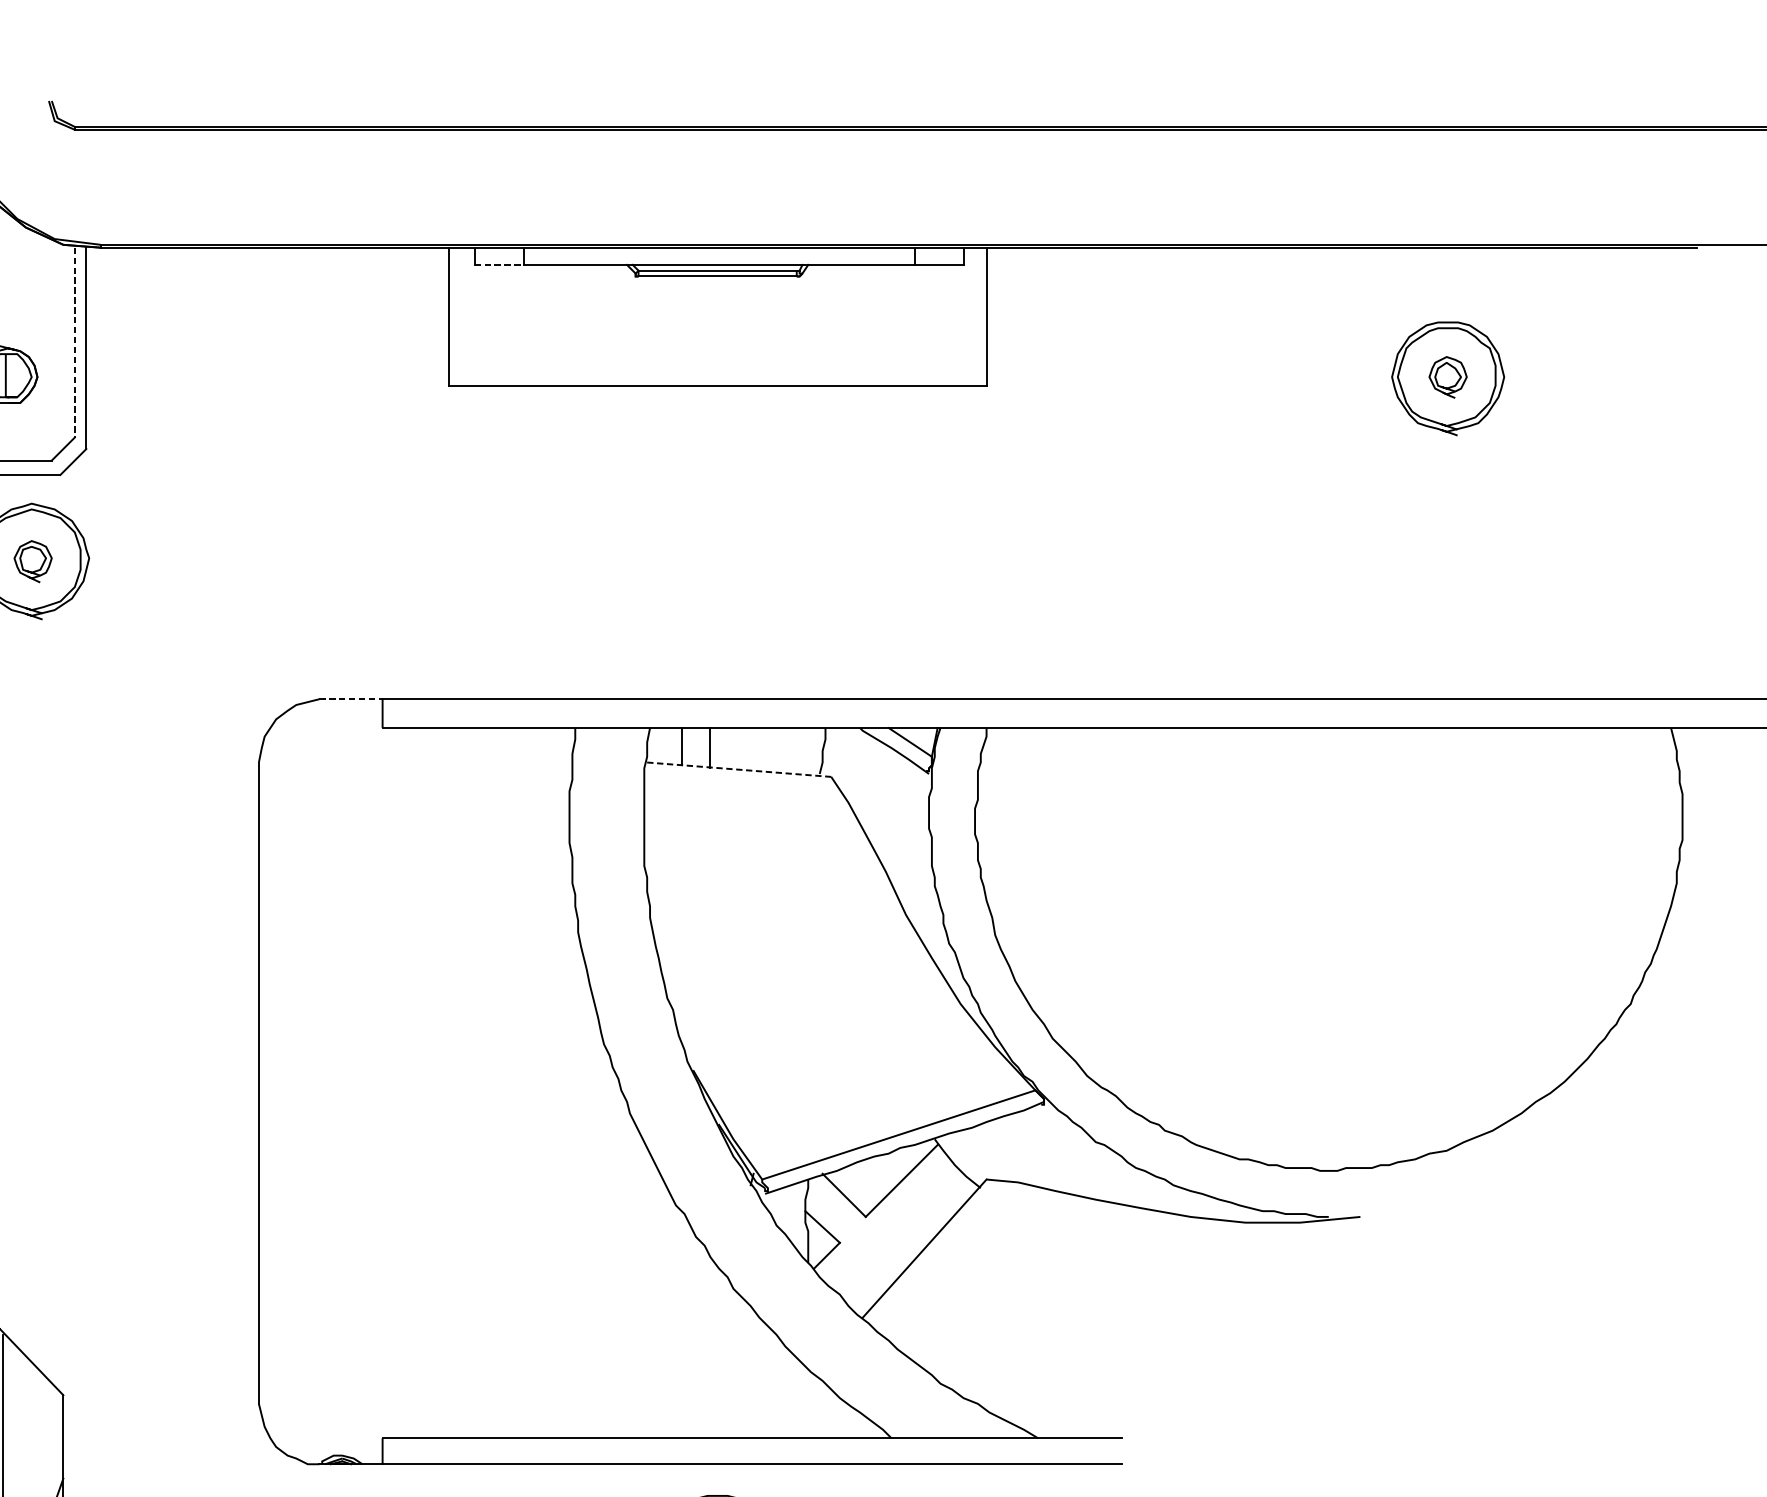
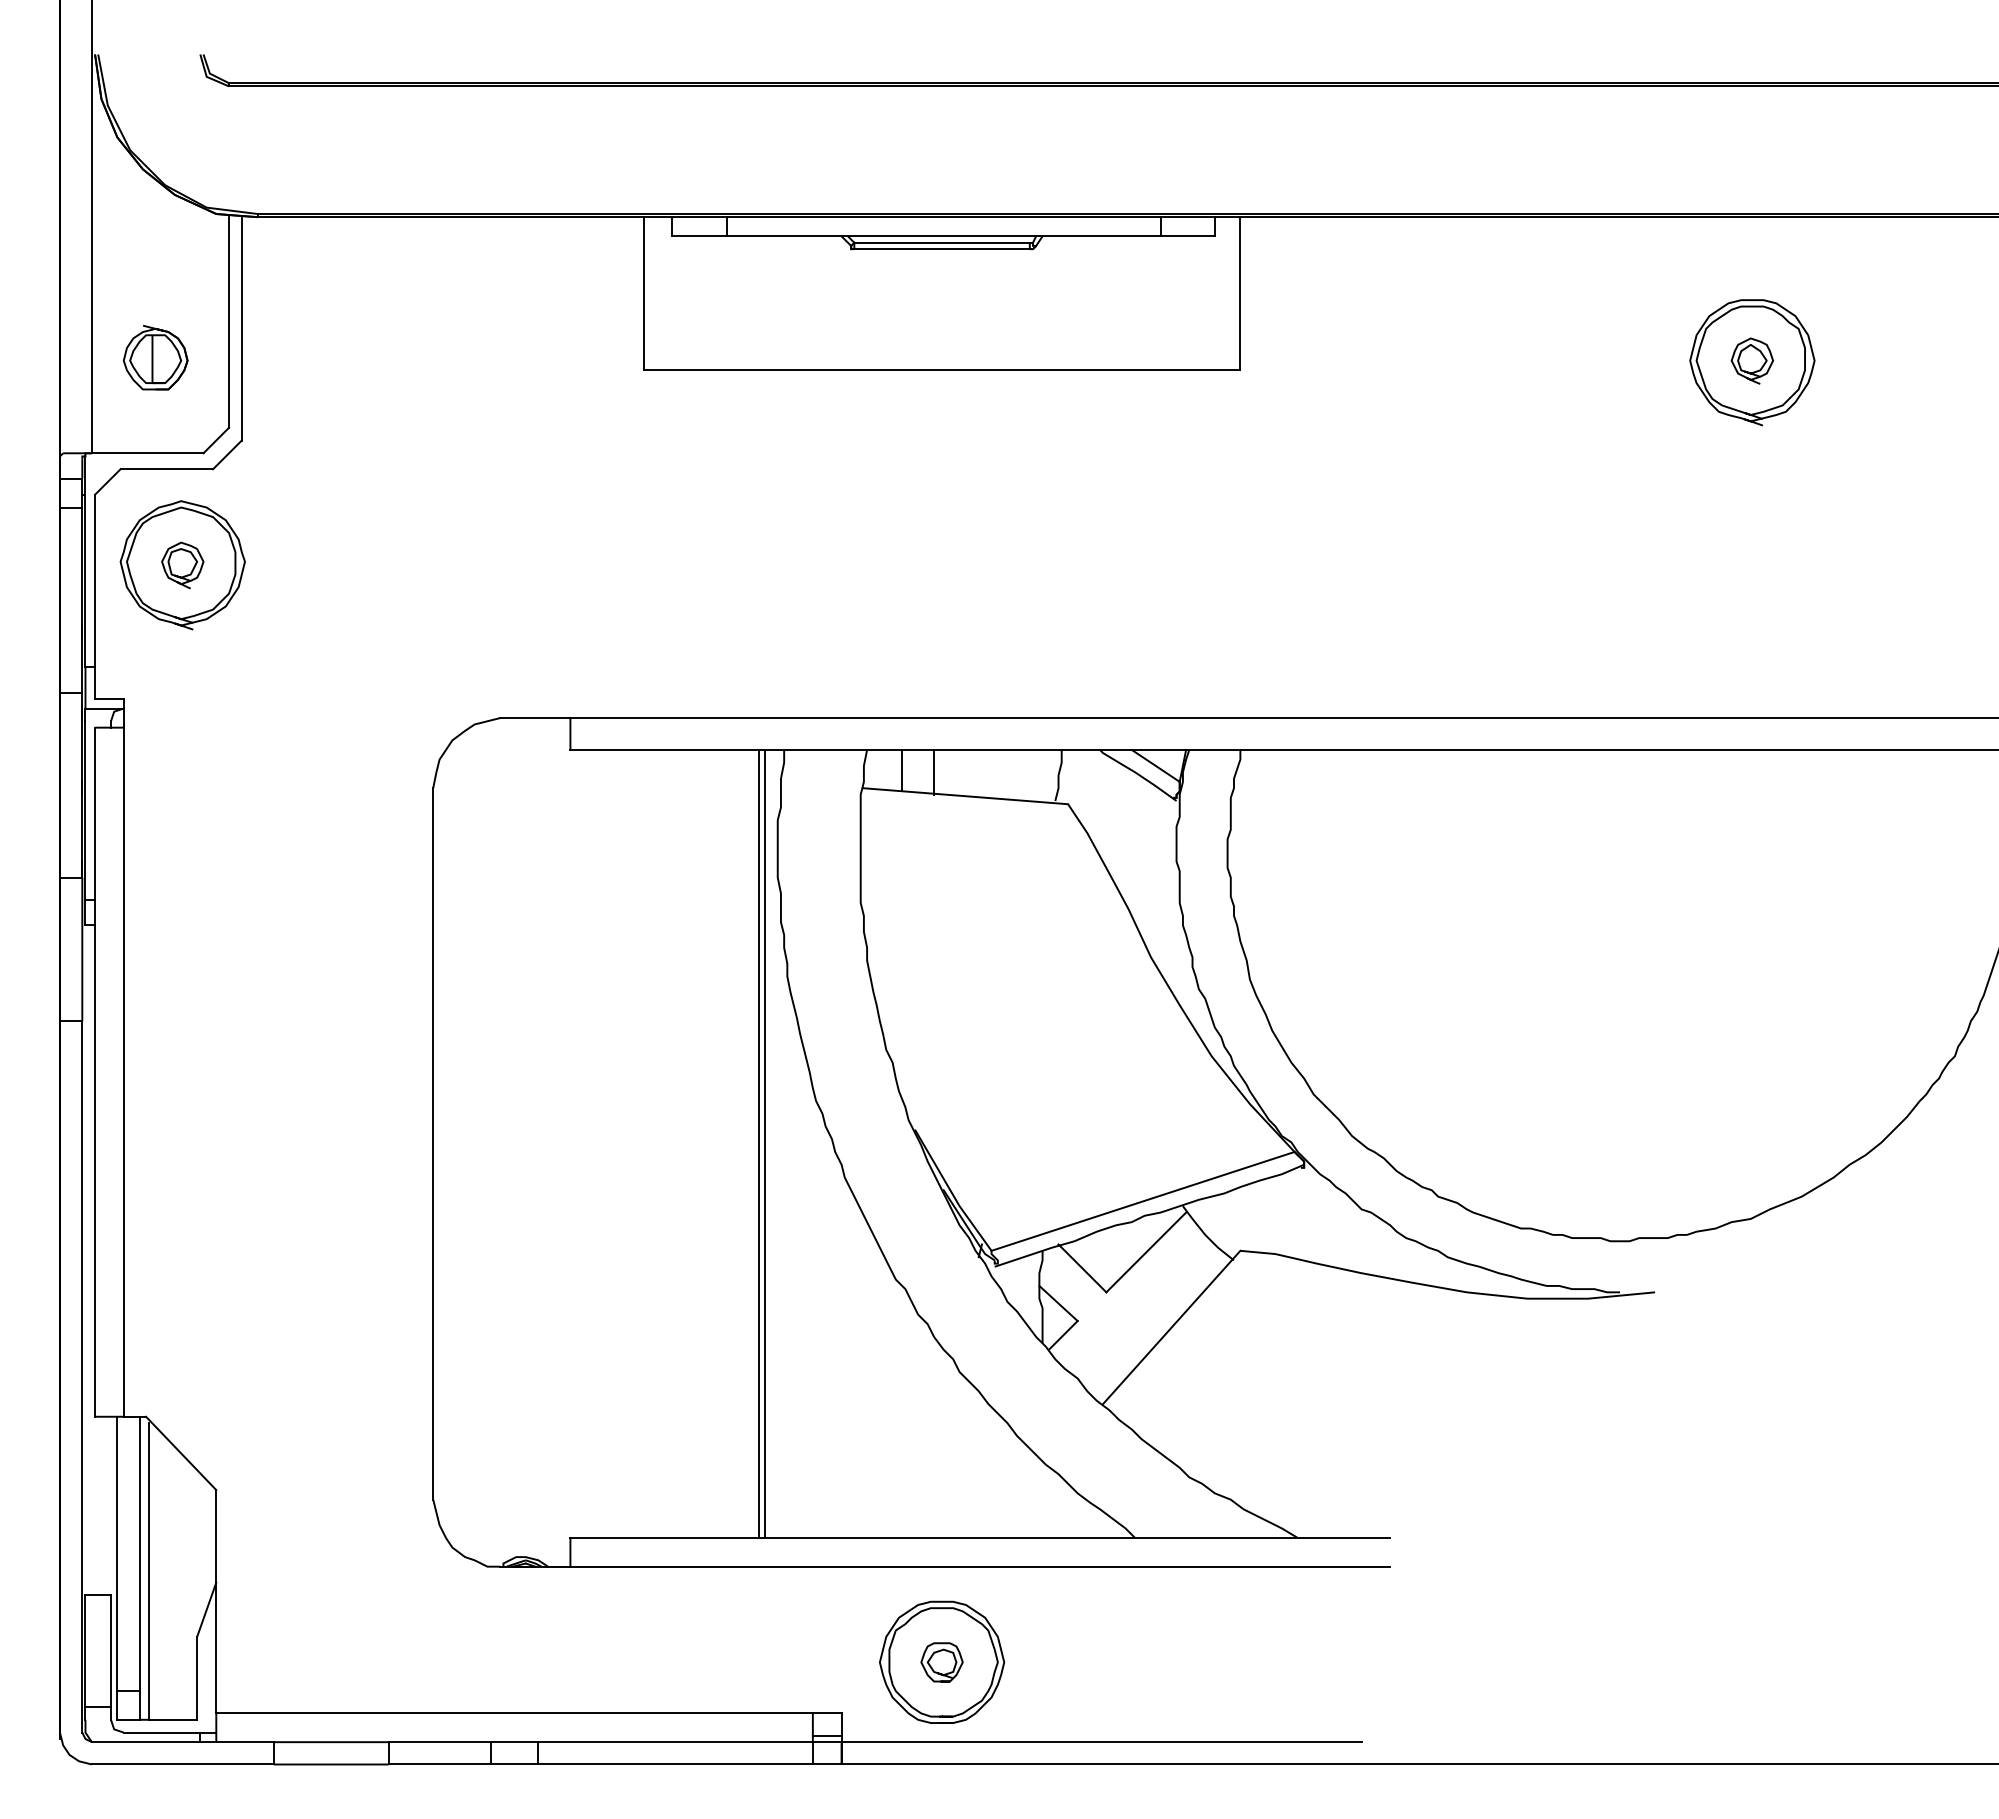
line: (499, 265) -> (700, 236), dashed -> solid
line: (75, 342) -> (229, 322), dashed -> solid
line: (351, 699) -> (535, 718), dashed -> solid
line: (739, 769) -> (966, 796), dashed -> solid
line: (552, 1082) -> (758, 1143), added
line: (558, 1082) -> (765, 1143), added

